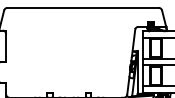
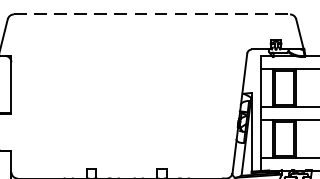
line: (83, 7) -> (152, 13), solid -> dashed

